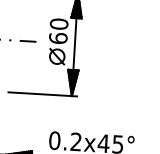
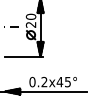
text: (57, 37) -> (30, 24), 60 -> 20

